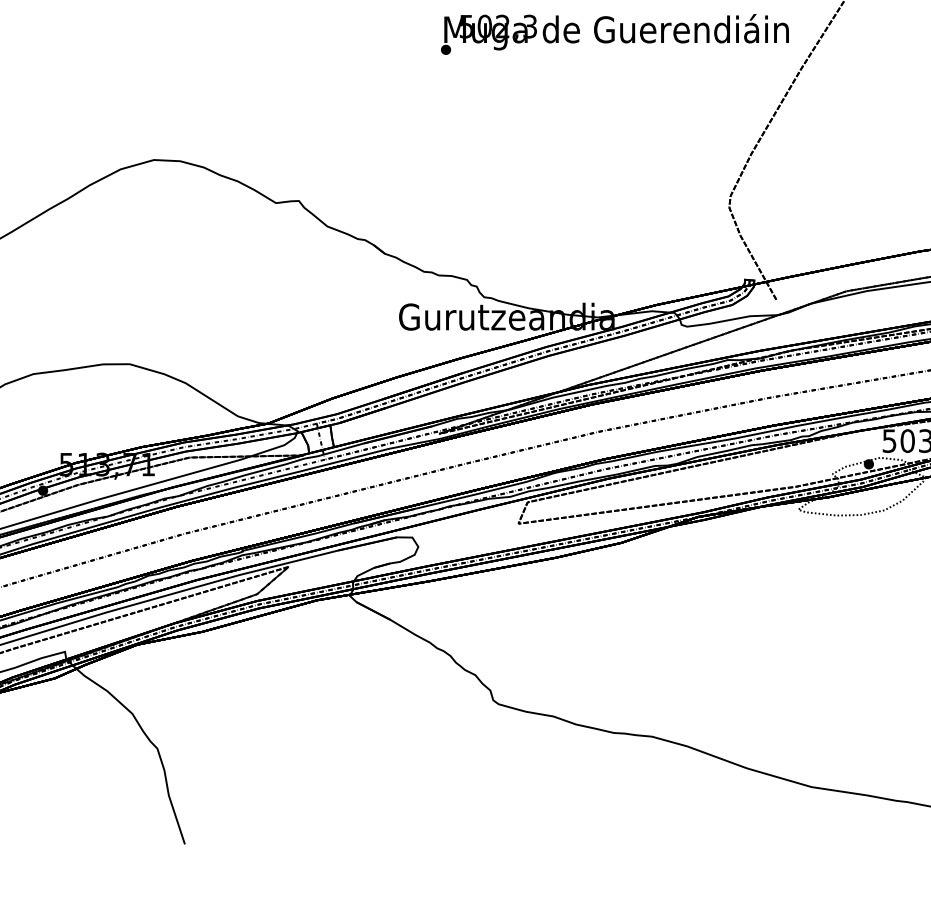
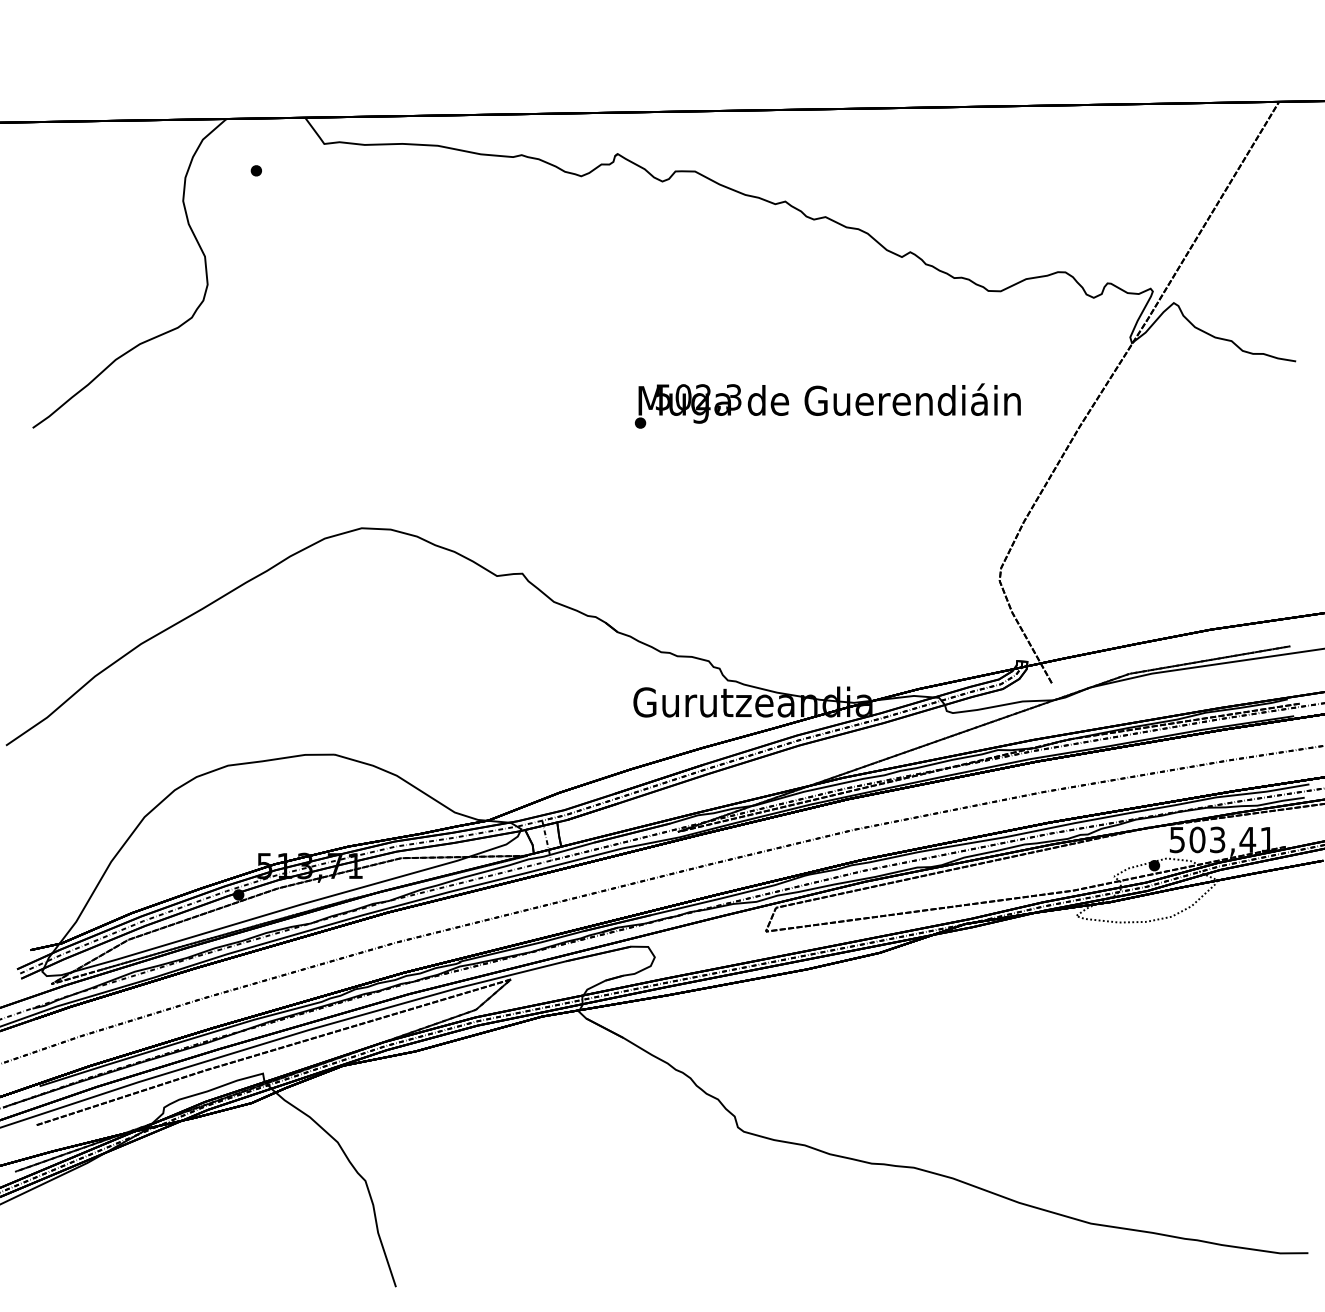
text: (614, 33) -> (827, 405), moved

